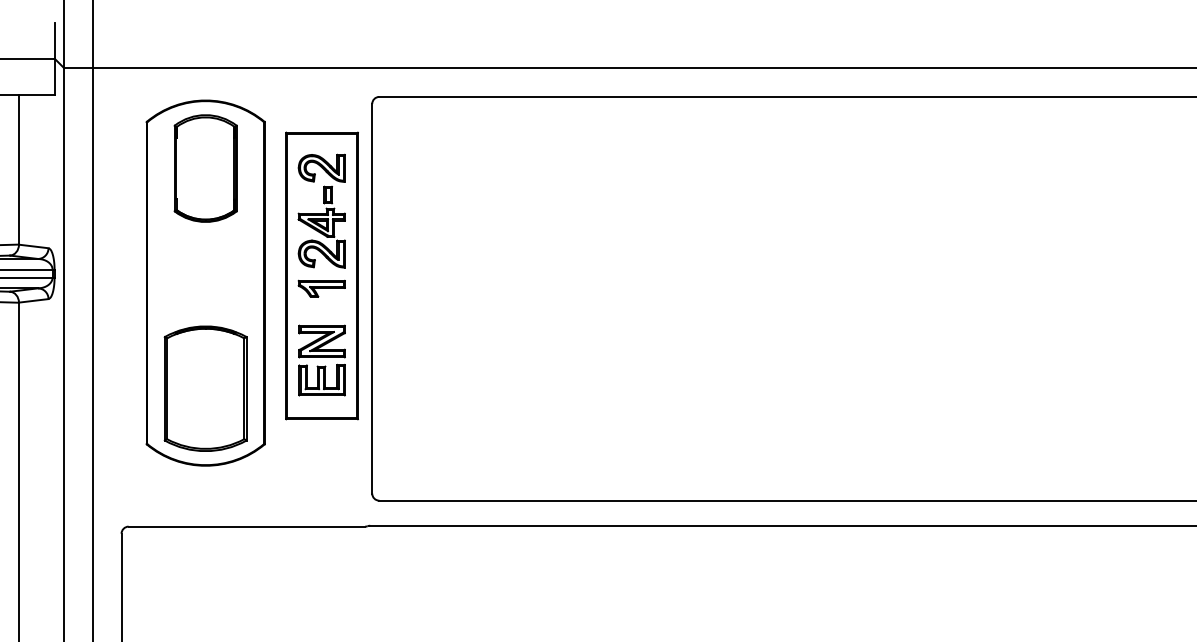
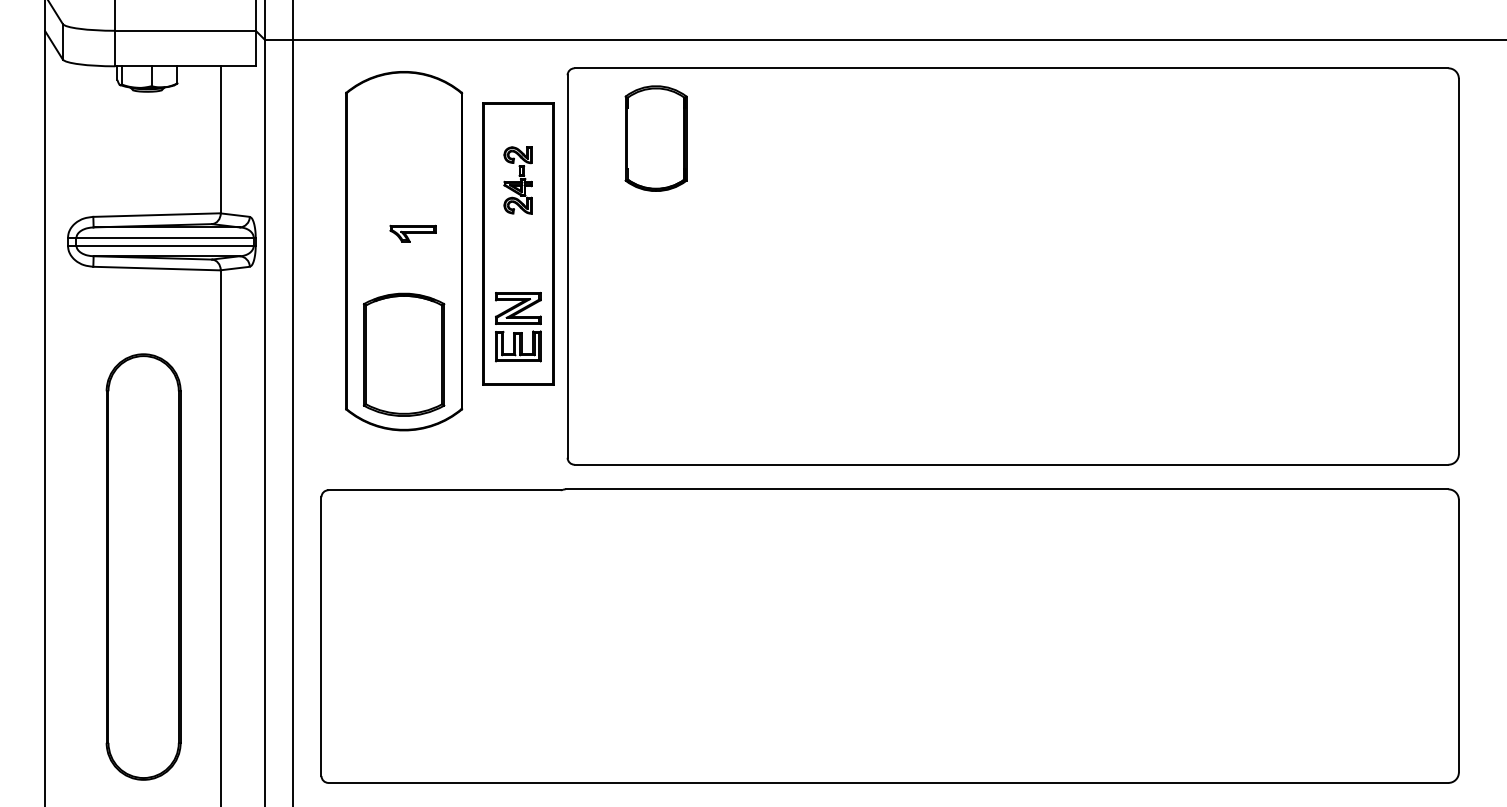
part: (205, 168) -> (655, 138), moved
part: (321, 211) -> (517, 180), size x0.6
part: (321, 288) -> (412, 233), moved

